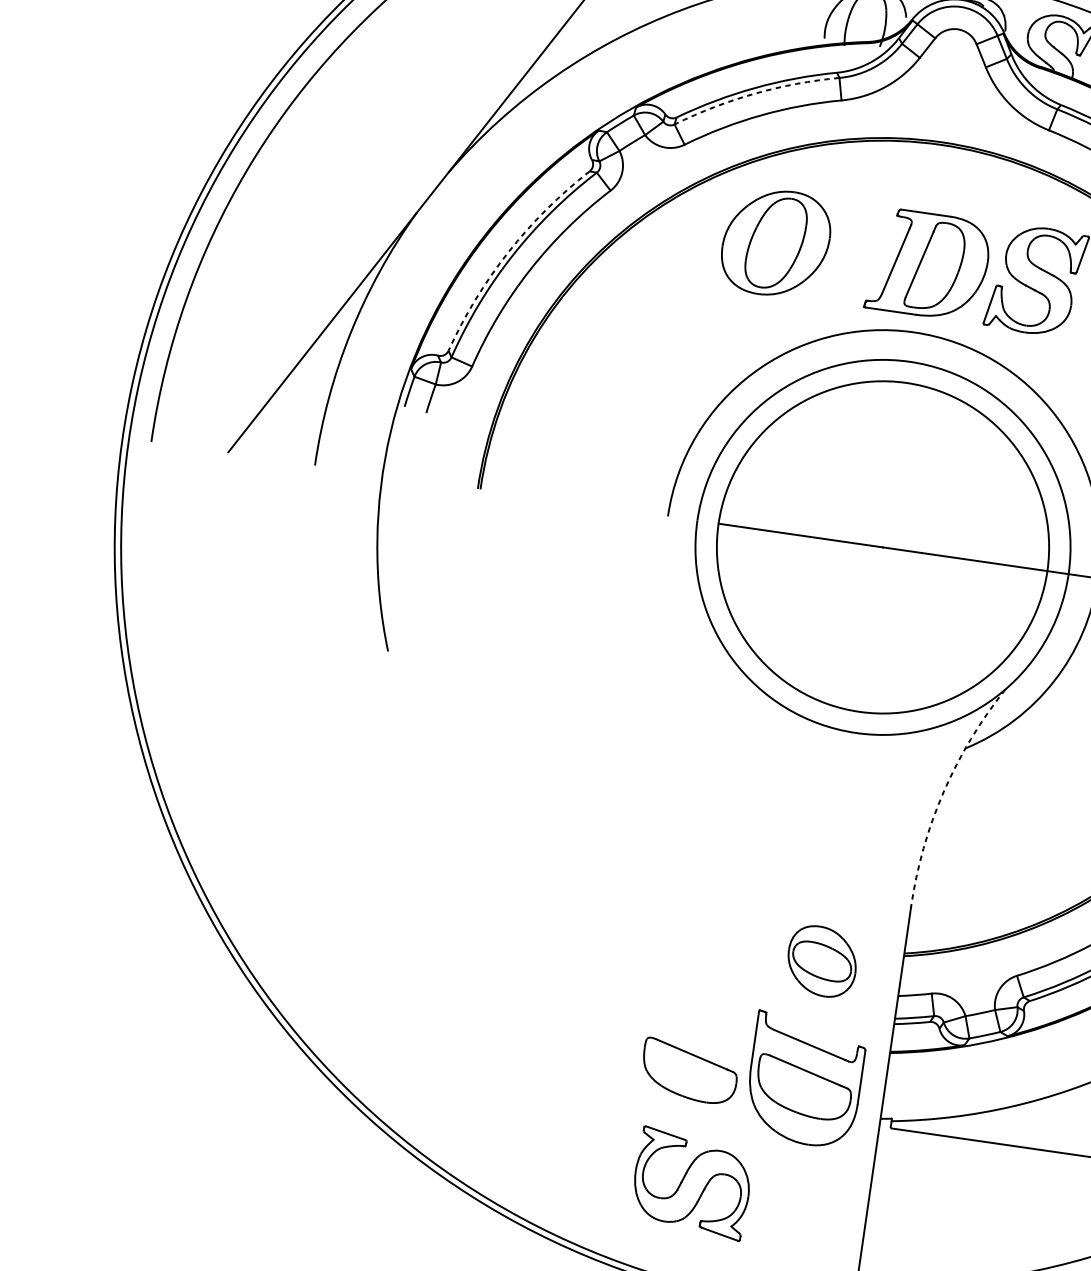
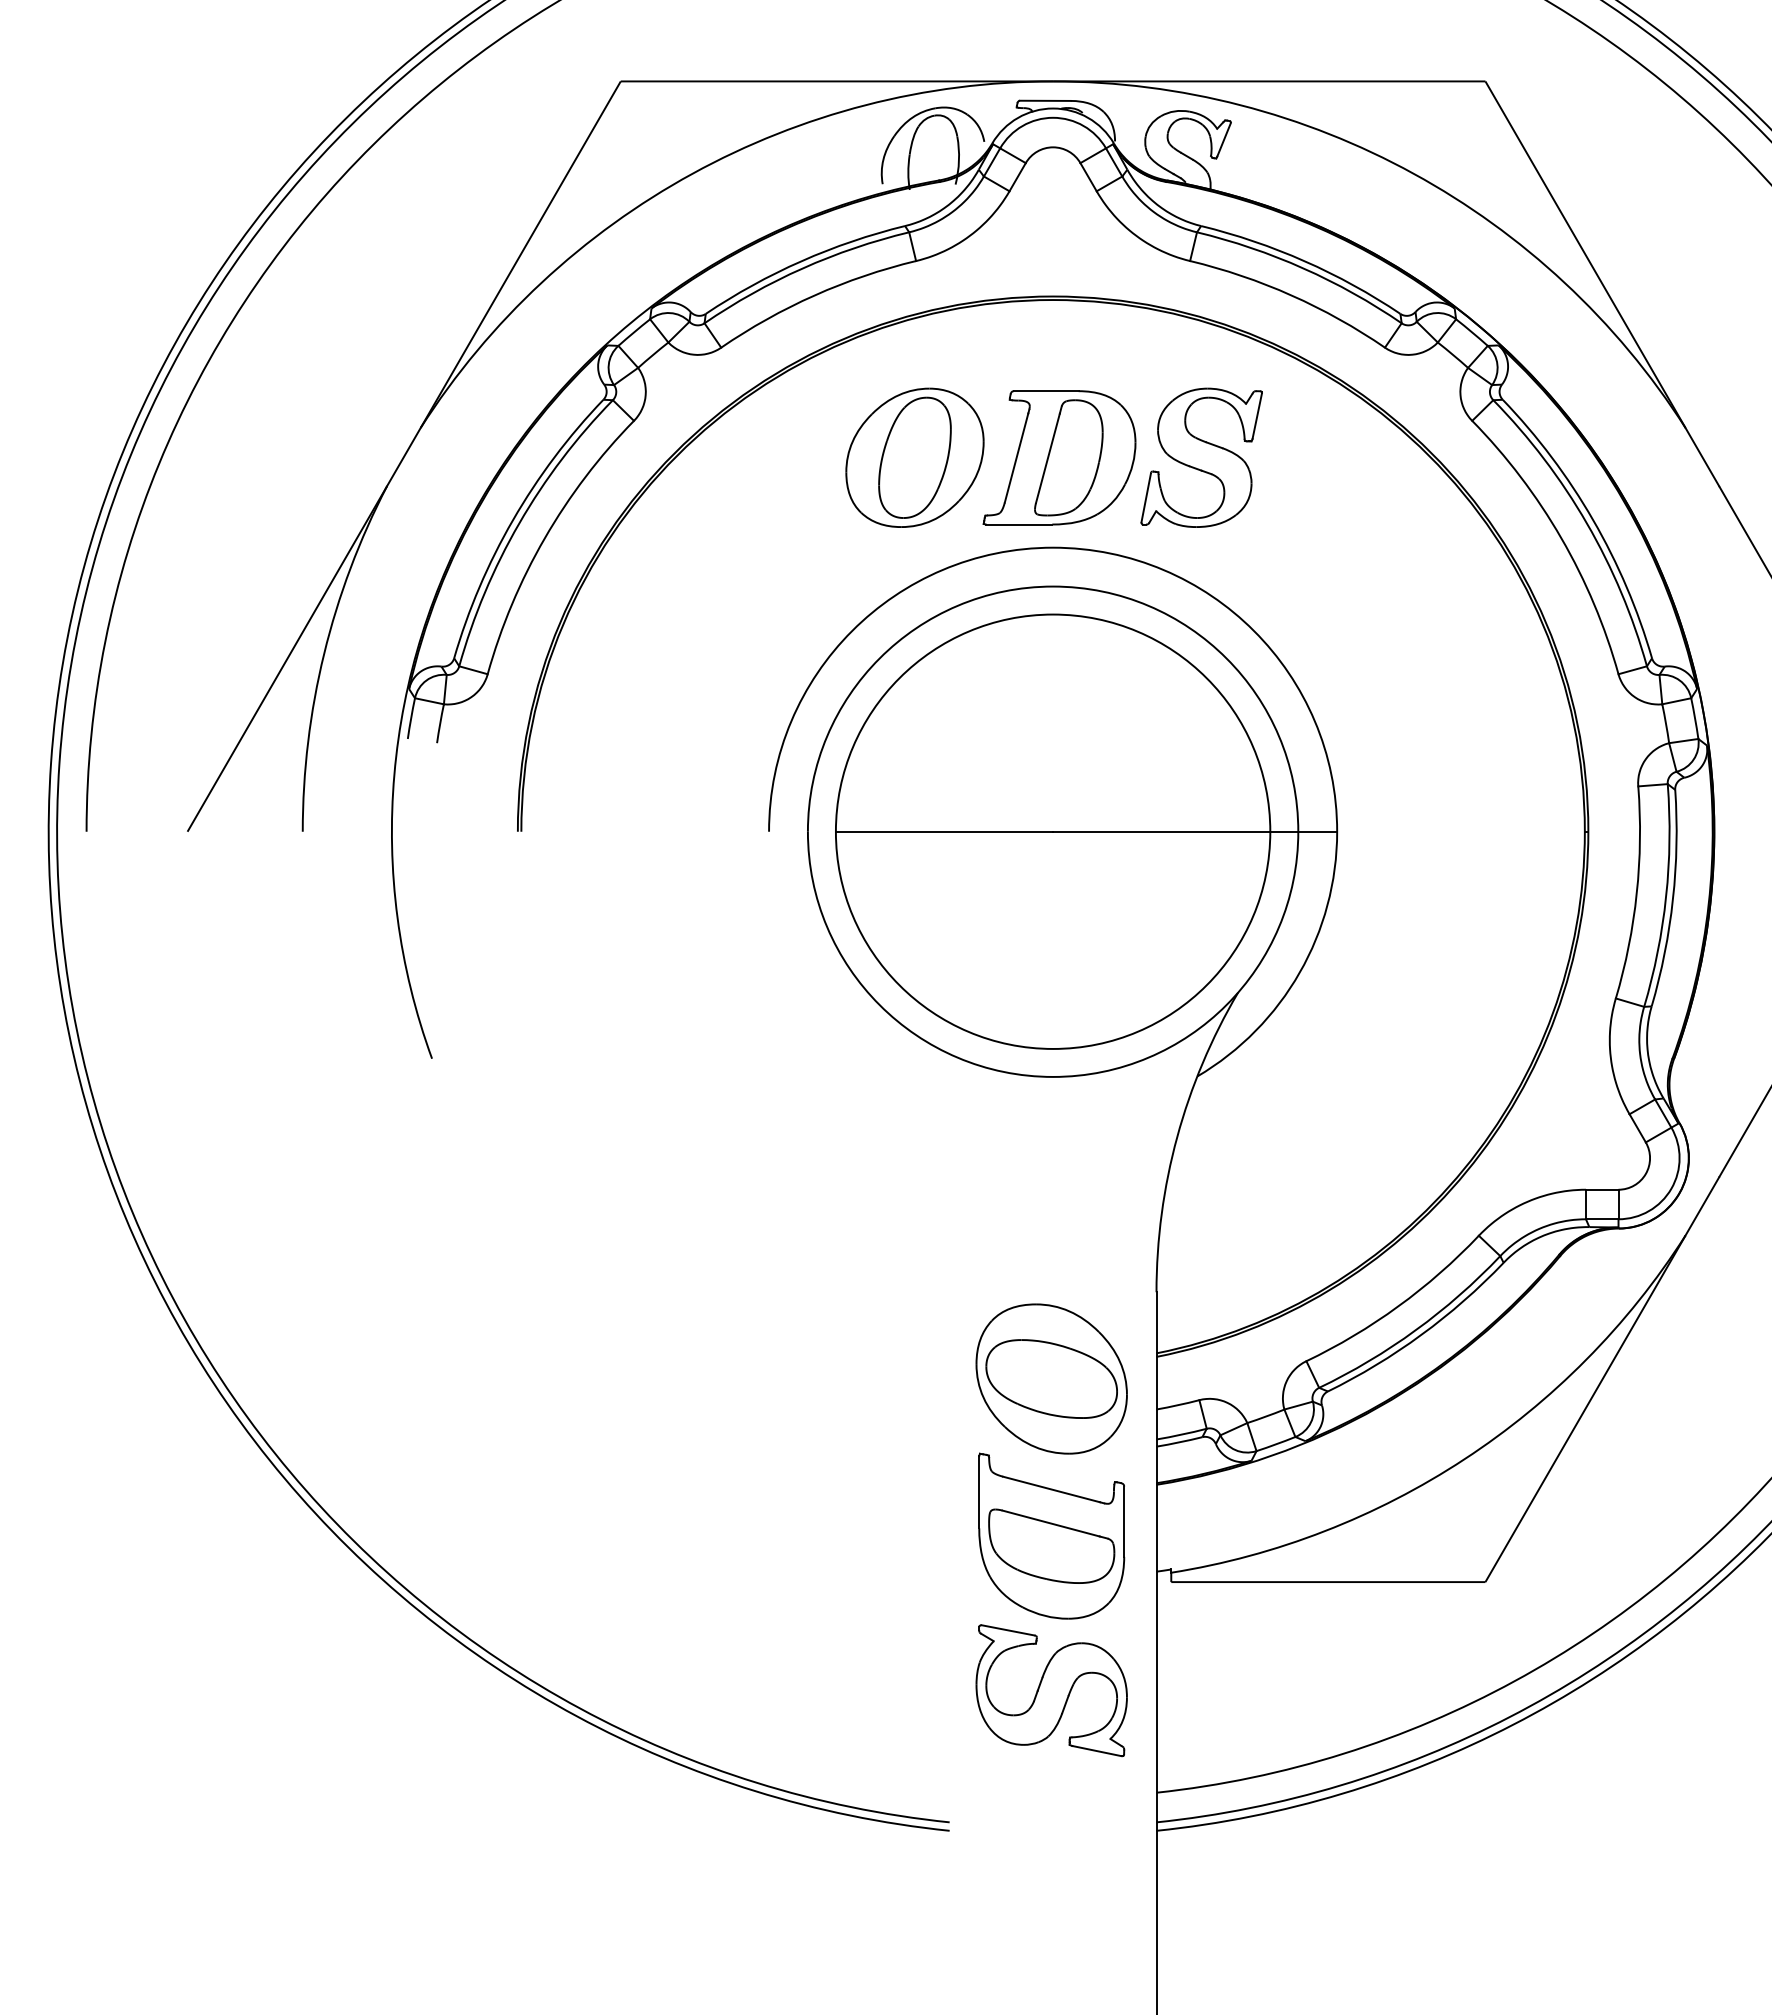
arc: (754, 93) -> (802, 268), dashed -> solid
part: (775, 242) -> (914, 457), moved
arc: (508, 252) -> (513, 519), dashed -> solid
arc: (943, 792) -> (1177, 1137), dashed -> solid
part: (822, 961) -> (1051, 1378), size x1.67
part: (689, 1071) -> (900, 1545), removed
part: (691, 1183) -> (1051, 1690), moved

